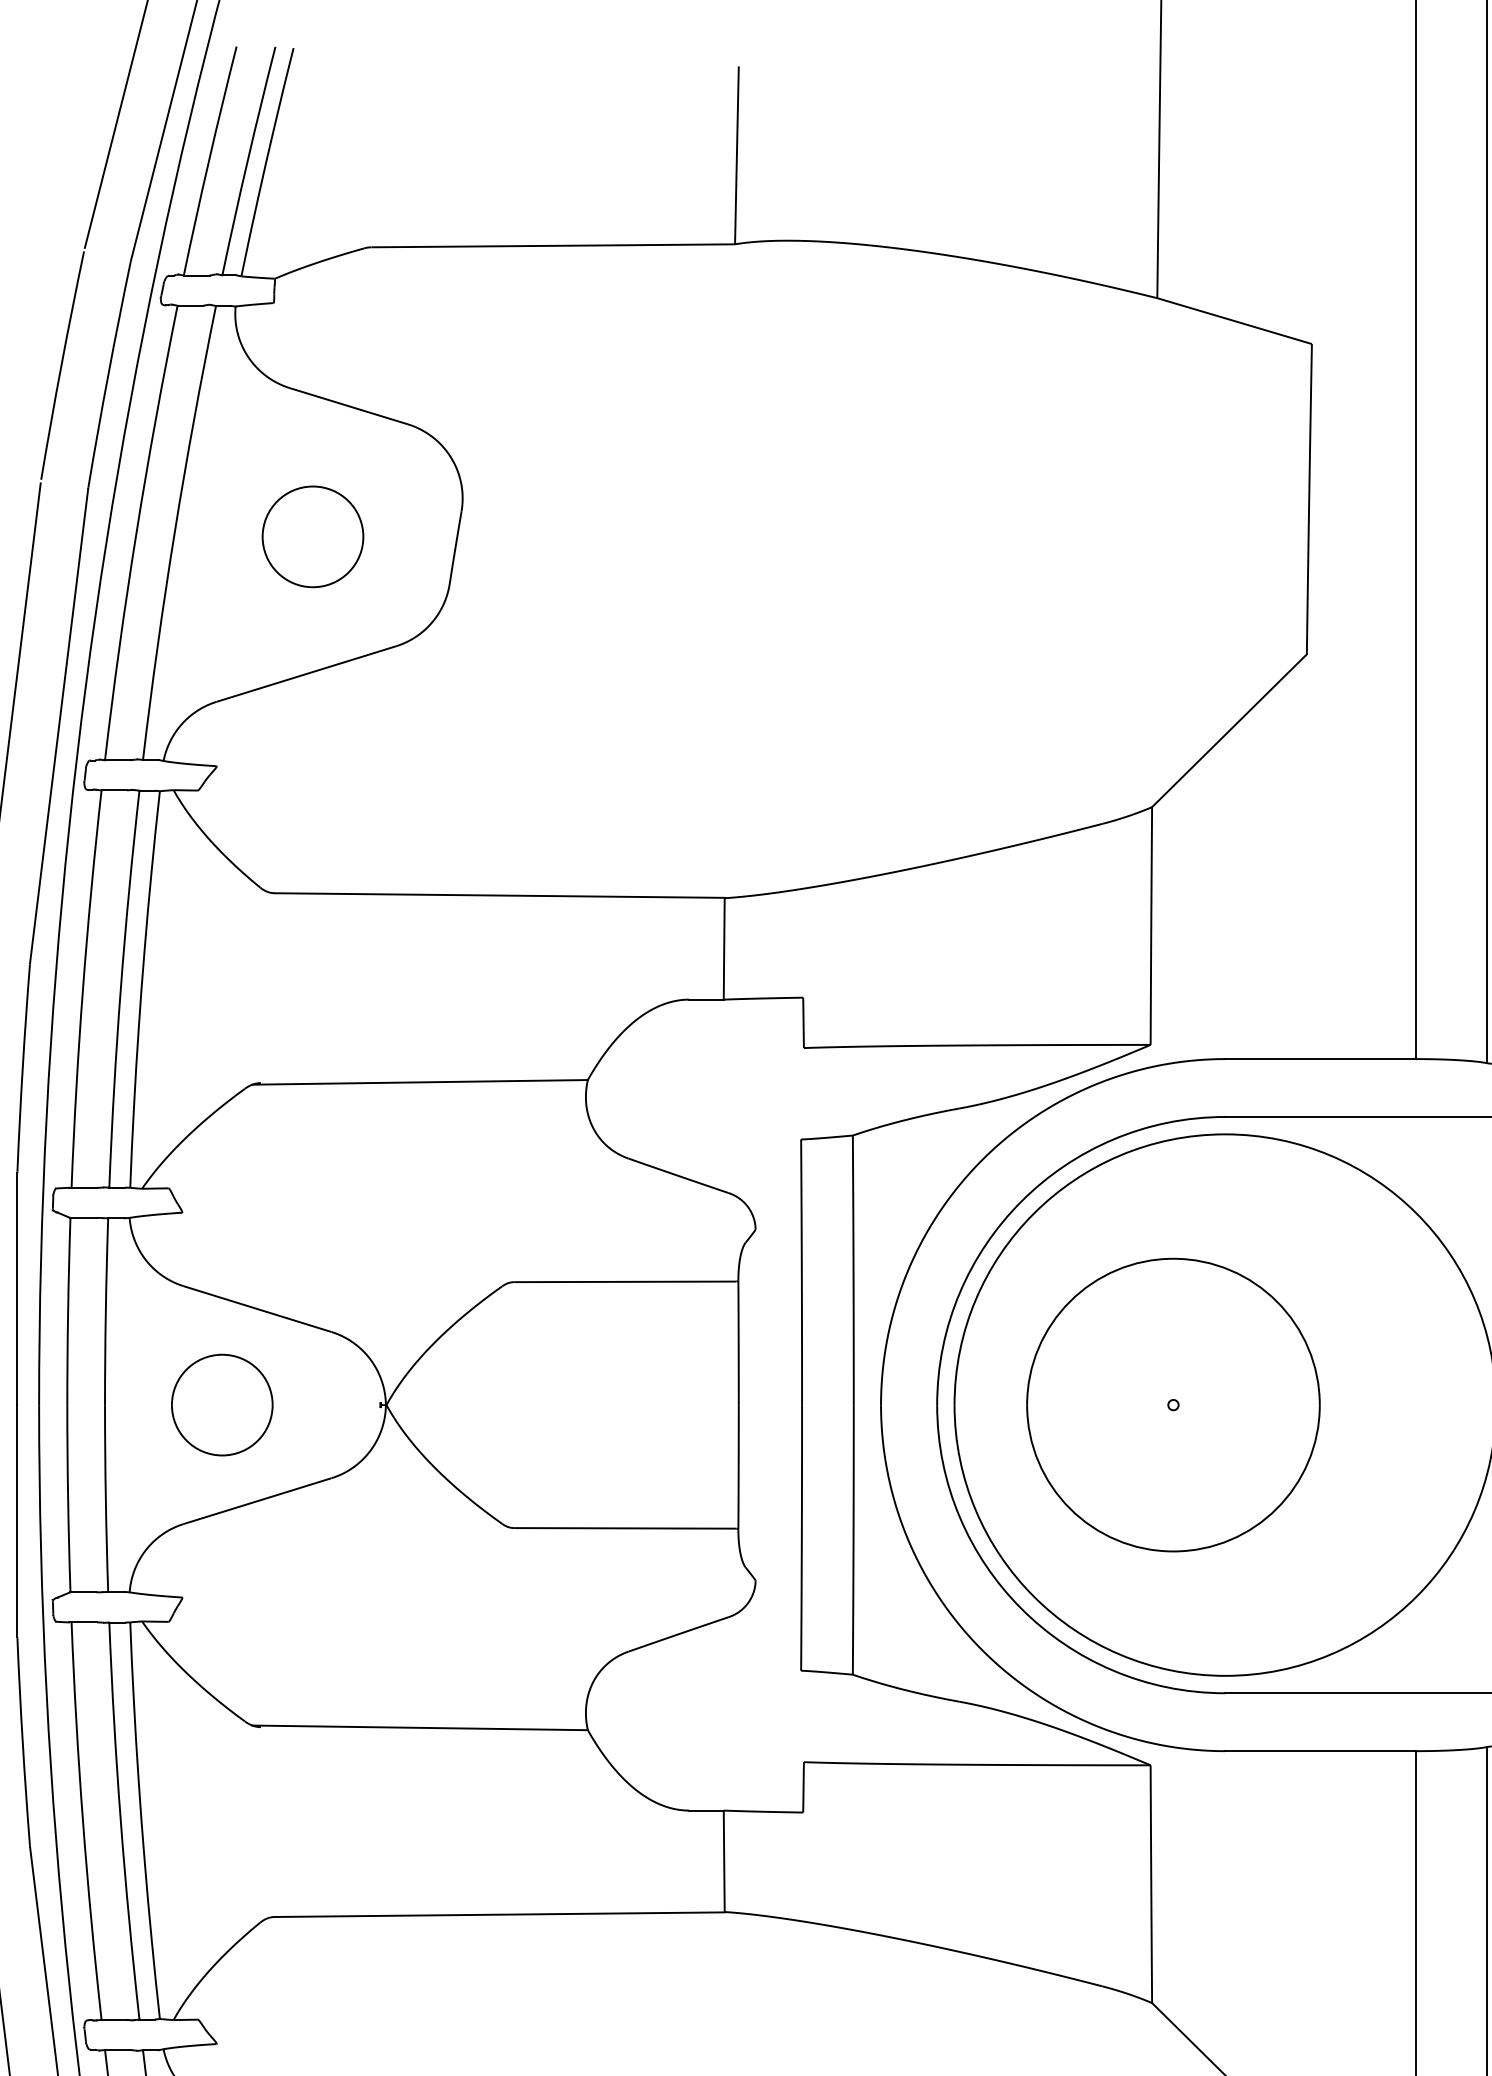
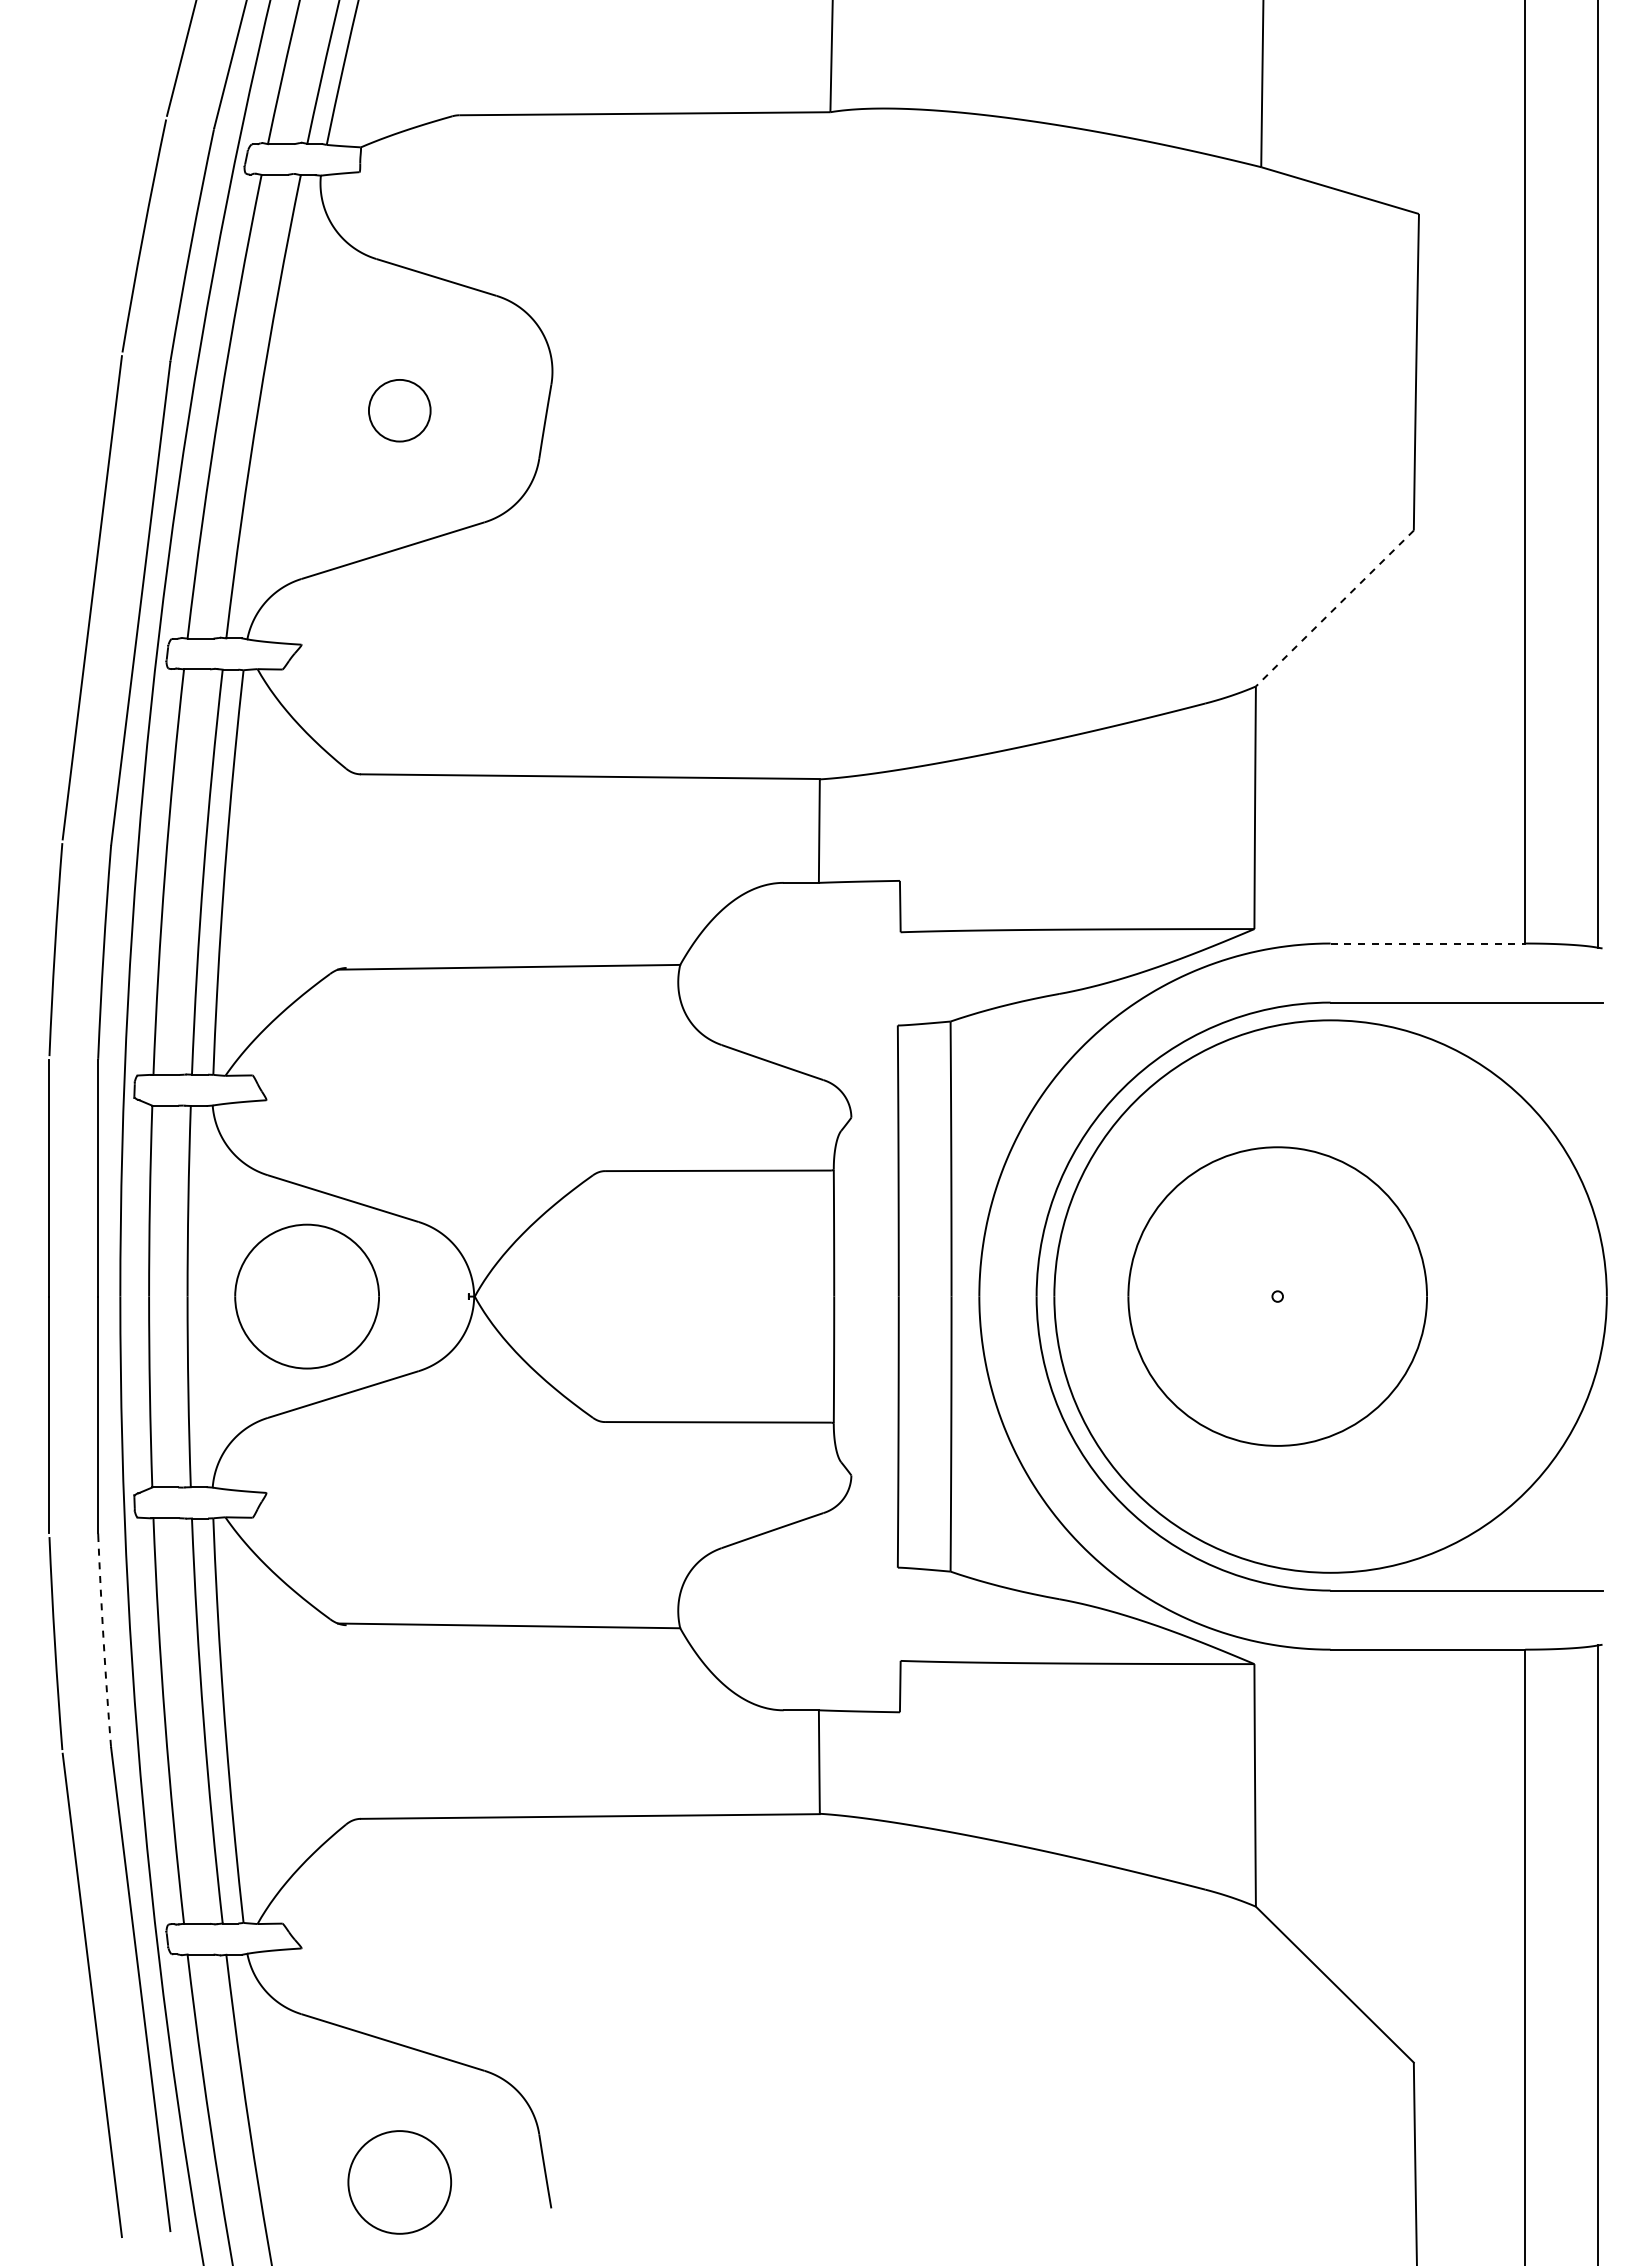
circle: (312, 536) -> (399, 410), size x0.6
line: (1229, 730) -> (1334, 608), solid -> dashed
line: (1321, 1059) -> (1428, 943), solid -> dashed
part: (222, 1405) -> (307, 1296), size x1.4
arc: (22, 1742) -> (103, 1640), solid -> dashed

